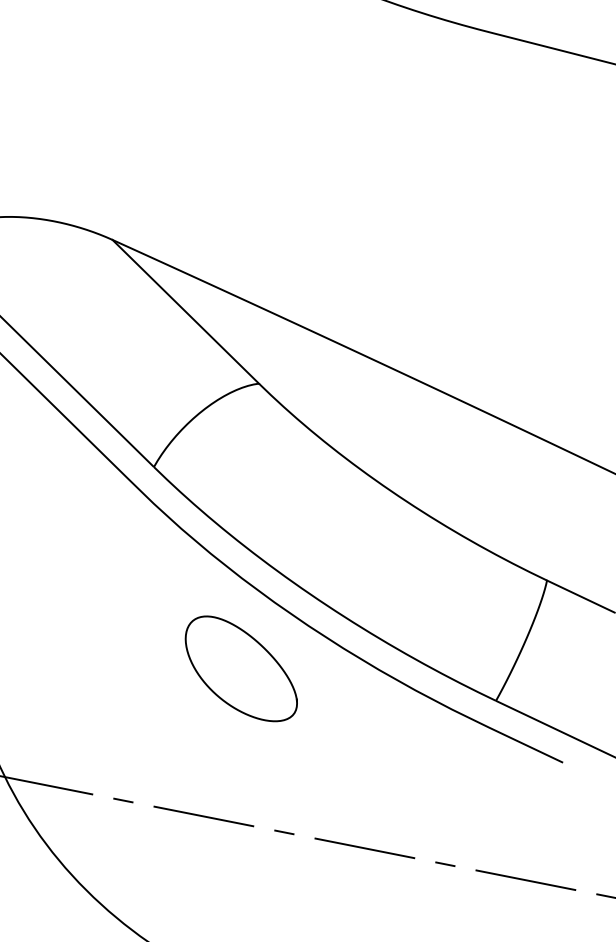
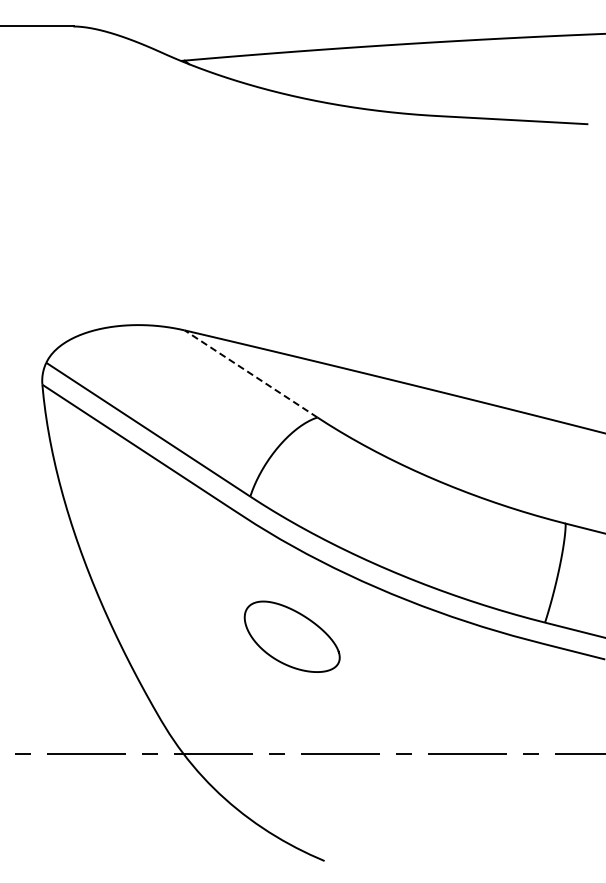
line: (185, 311) -> (250, 373), solid -> dashed
curve: (263, 649) -> (305, 618), moved

